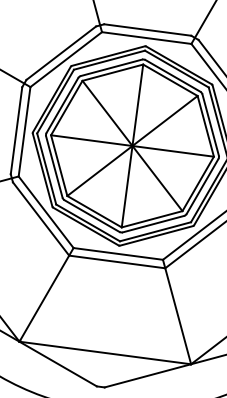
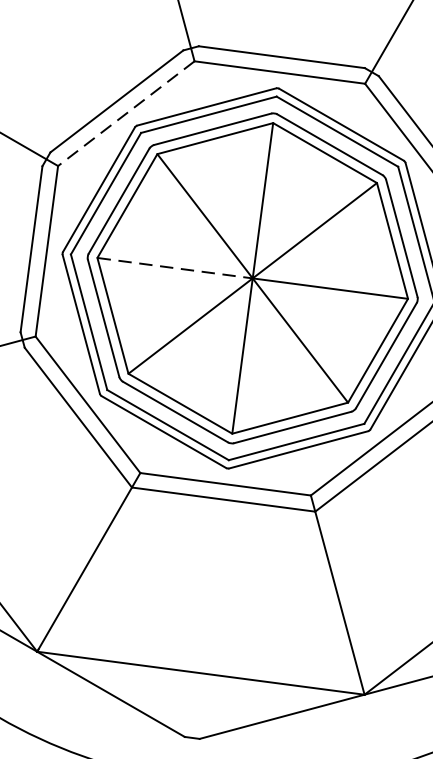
line: (65, 59) -> (124, 113), solid -> dashed
line: (92, 140) -> (176, 267), solid -> dashed

